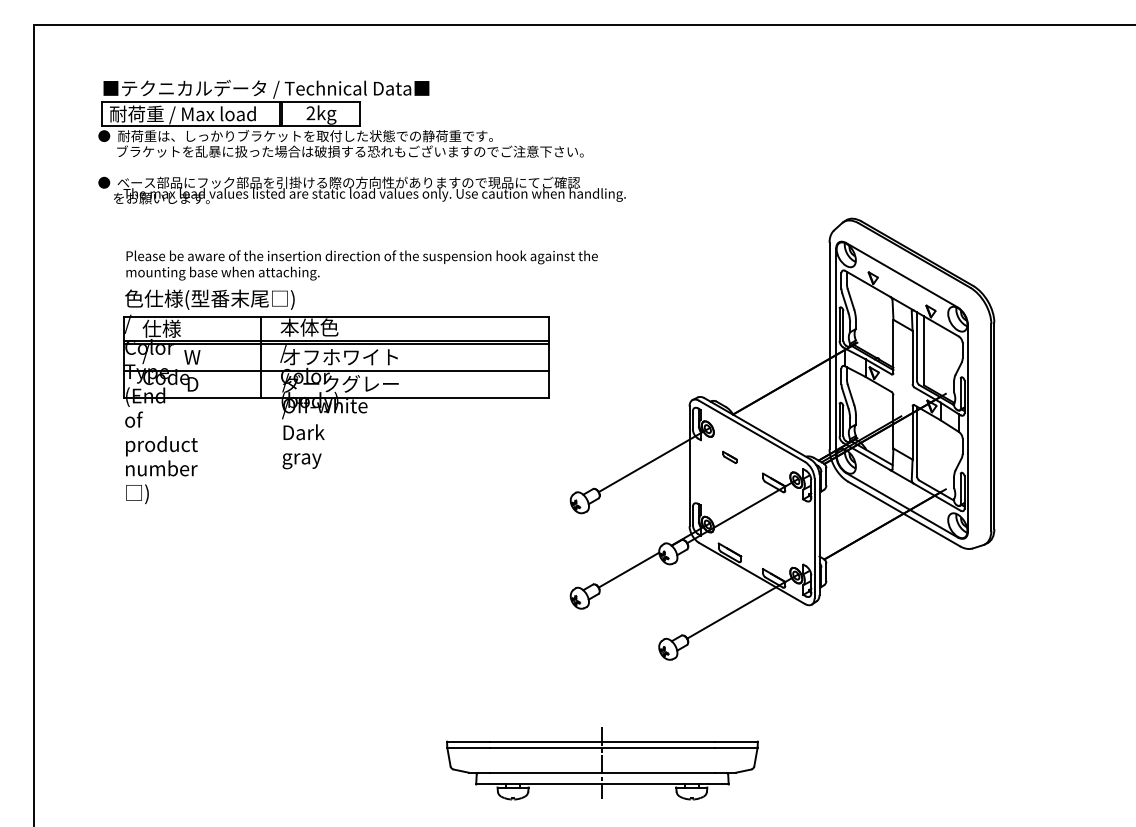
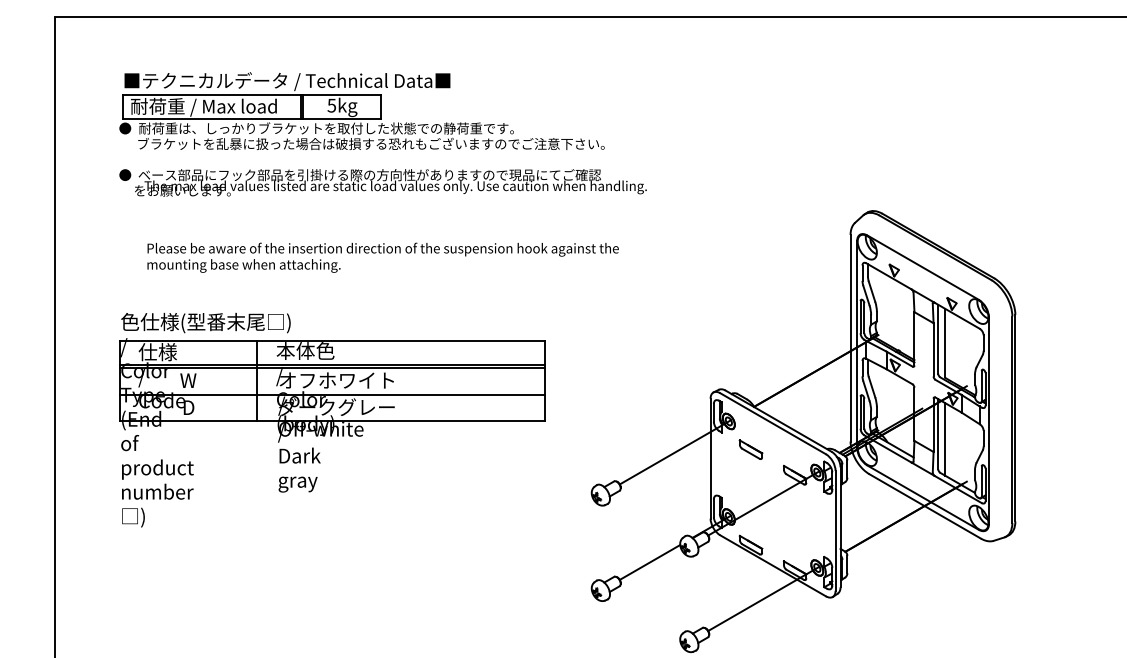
text: (310, 113) -> (331, 105), 2 -> 5
part: (336, 396) -> (332, 419), moved
line: (923, 446) -> (944, 438), added
part: (729, 457) -> (750, 449), size x1.67

